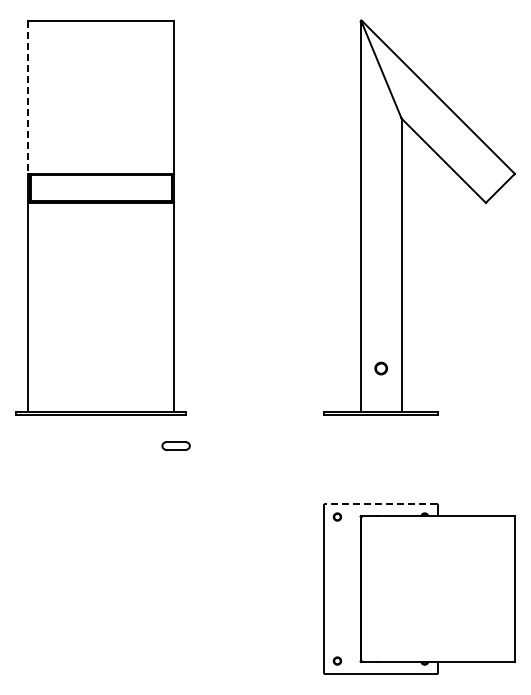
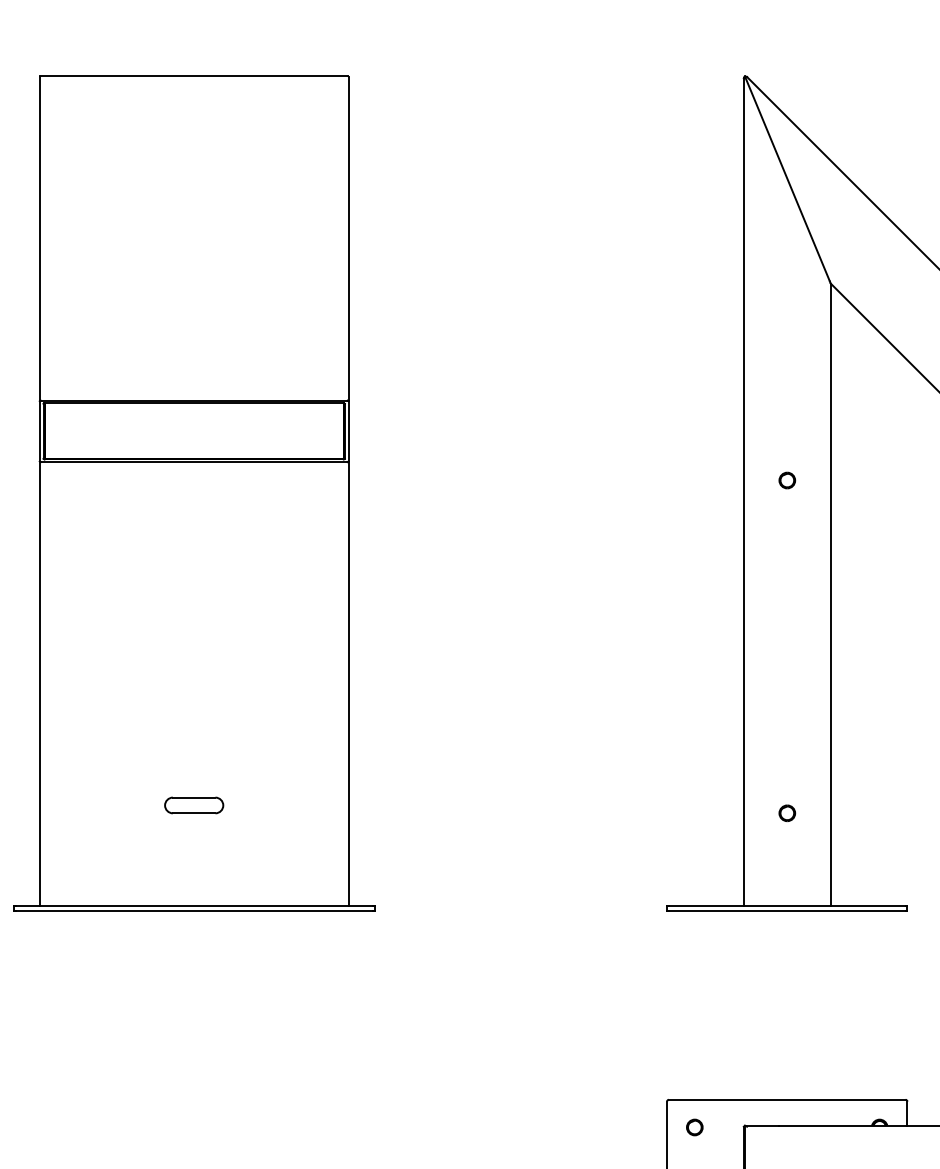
line: (28, 97) -> (40, 238), dashed -> solid
part: (380, 211) -> (785, 480), added
part: (380, 368) -> (785, 812), size x0.62
part: (175, 445) -> (192, 804), moved
line: (381, 503) -> (788, 1098), dashed -> solid

